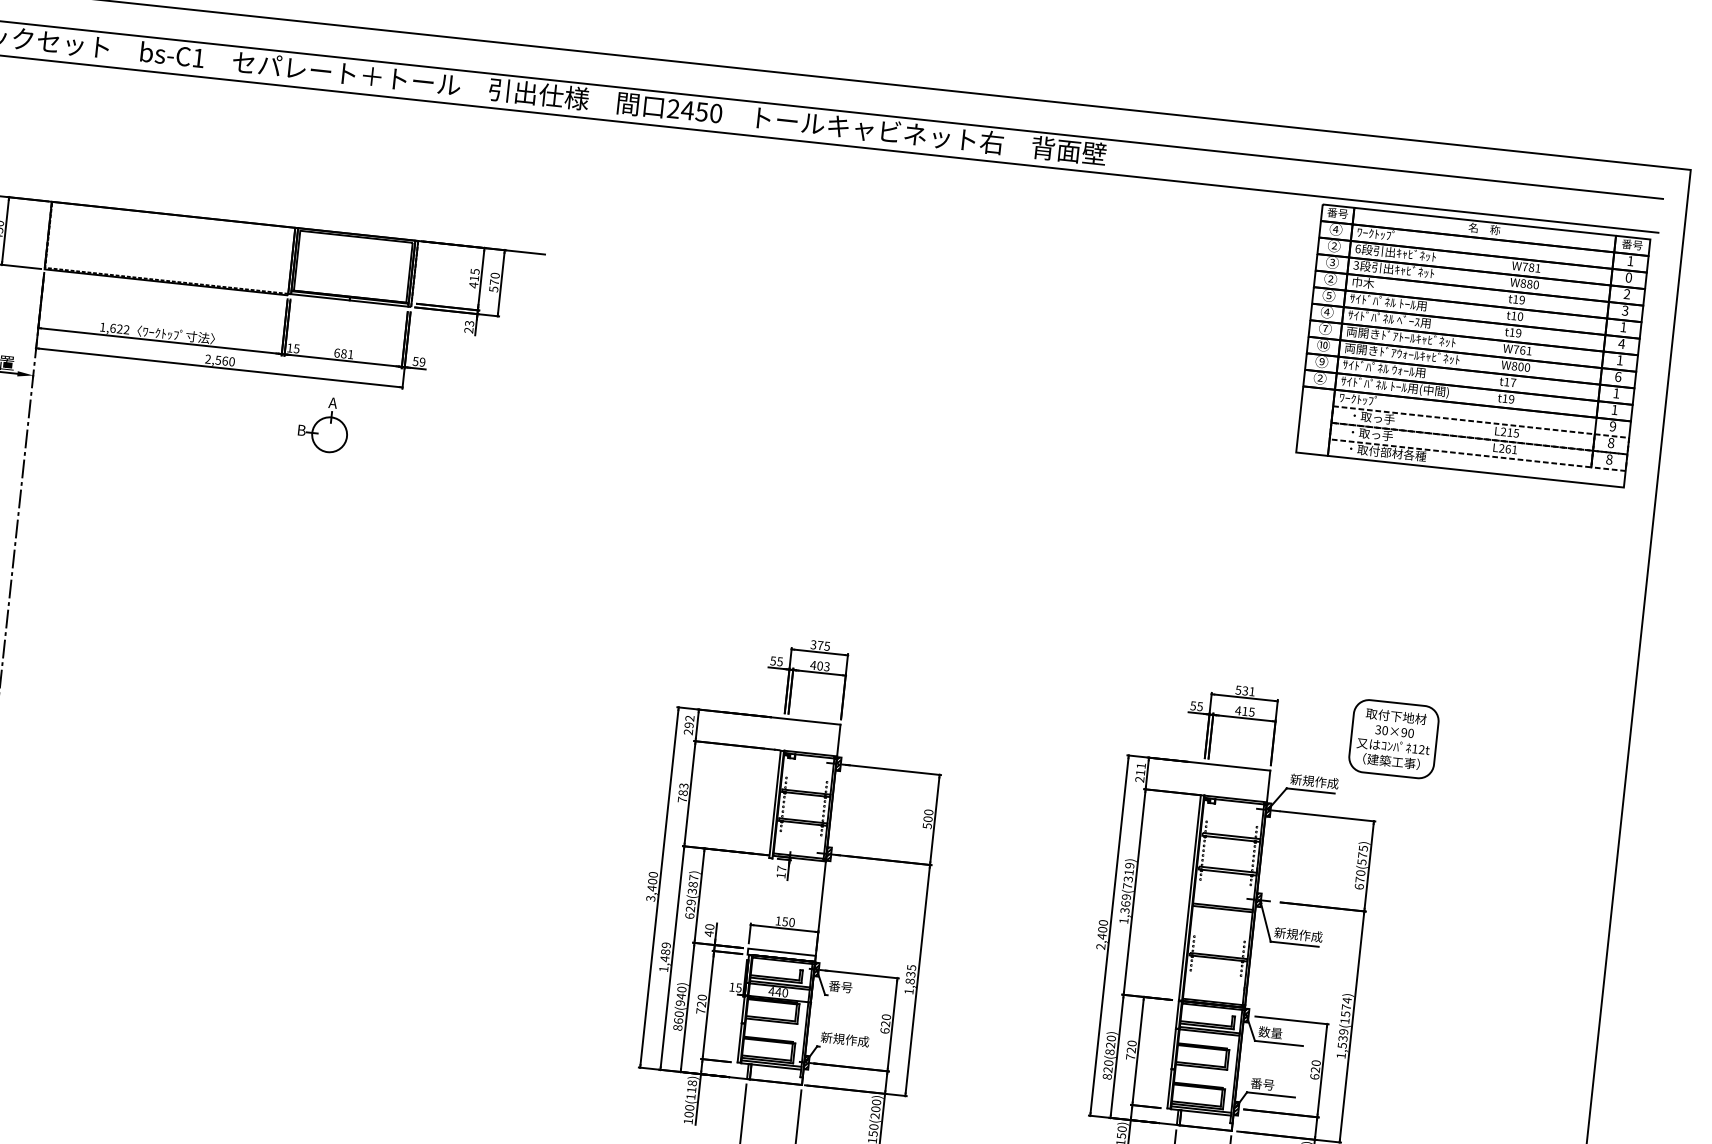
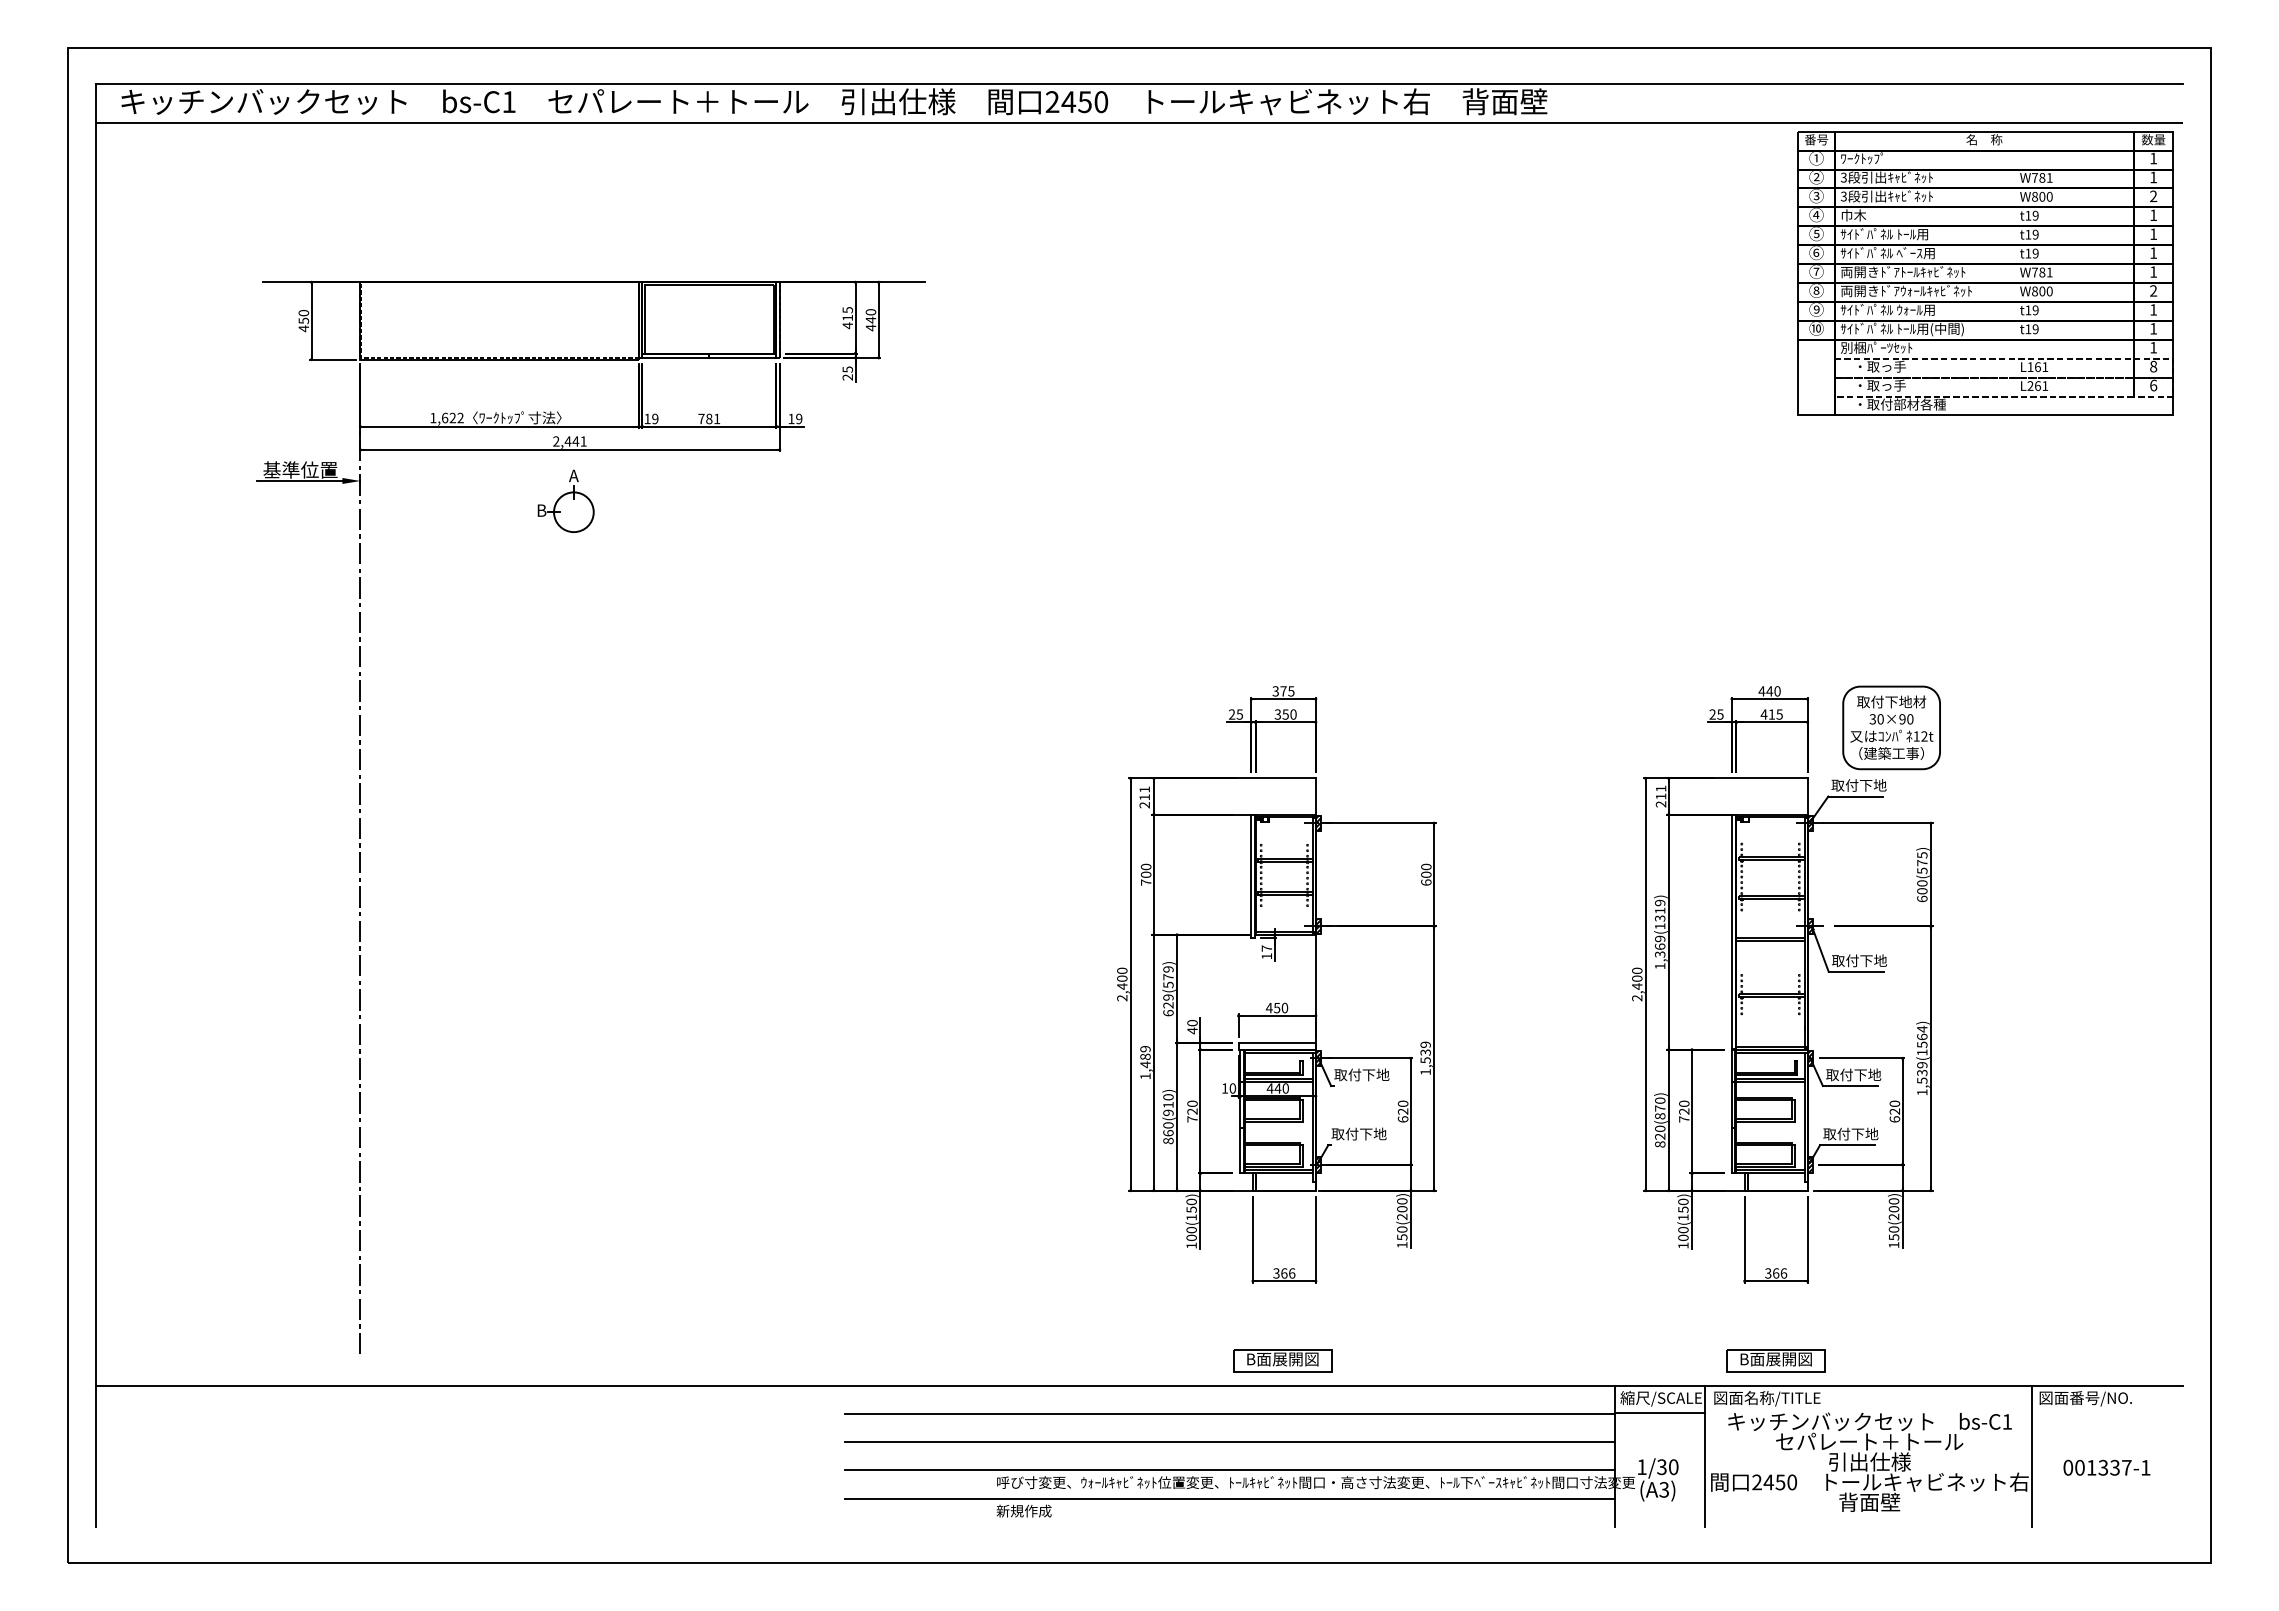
text: (1336, 229) -> (1816, 158), ④ -> ①
text: (1632, 244) -> (2153, 139), 番号 -> 数量
text: (1357, 248) -> (1843, 177), 6 -> 3
text: (1628, 277) -> (2153, 177), 0 -> 1
text: (1330, 278) -> (1816, 214), ② -> ④
text: (1529, 283) -> (2042, 196), W880 -> W800
text: (493, 285) -> (870, 323), 570 -> 440
text: (1625, 310) -> (2153, 215), 3 -> 1
text: (1327, 311) -> (1816, 252), ④ -> ⑥
text: (1520, 316) -> (2035, 234), t10 -> t19
text: (469, 323) -> (847, 369), 23 -> 25
text: (1621, 343) -> (2153, 252), 4 -> 1
text: (1323, 344) -> (1816, 290), ⑩ -> ⑧
text: (296, 348) -> (655, 418), 15 -> 19
text: (1522, 350) -> (2042, 272), W761 -> W781
text: (337, 352) -> (701, 418), 681 -> 781
text: (224, 361) -> (575, 441), 2,560 -> 2,441
text: (415, 361) -> (791, 418), 59 -> 19
text: (1618, 376) -> (2153, 290), 6 -> 2
text: (1320, 378) -> (1816, 328), ② -> ⑩
text: (1513, 382) -> (2035, 310), t17 -> t19
text: (1370, 400) -> (1876, 347), ﾜｰｸﾄｯﾌﾟ -> 別梱ﾊﾟｰﾂｾｯﾄ
part: (323, 423) -> (565, 500), moved
text: (1612, 426) -> (2153, 347), 9 -> 1
text: (1509, 432) -> (2037, 367), L215 -> L161
text: (1609, 459) -> (2153, 385), 8 -> 6
text: (772, 660) -> (1231, 714), 55 -> 25
text: (819, 665) -> (1285, 714), 403 -> 350
text: (1245, 691) -> (1769, 691), 531 -> 440
text: (1193, 705) -> (1712, 714), 55 -> 25
text: (689, 721) -> (1144, 793), 292 -> 211
part: (1393, 738) -> (1891, 727), moved
text: (1314, 781) -> (1858, 785), 新規作成 -> 取付下地
text: (683, 789) -> (1146, 870), 783 -> 700
text: (927, 825) -> (1426, 882), 500 -> 600
text: (1360, 880) -> (1922, 891), 670(575) -> 600(575)
text: (693, 884) -> (1168, 976), 629(387) -> 629(579)
text: (1127, 886) -> (1660, 926), 1,369(7319) -> 1,369(1319)
text: (650, 898) -> (1122, 998), 3,400 -> 2,400
text: (777, 921) -> (1268, 1008), 150 -> 450
text: (1297, 934) -> (1858, 960), 新規作成 -> 取付下地
text: (910, 974) -> (1425, 1052), 1,835 -> 1,539
text: (738, 987) -> (1232, 1088), 15 -> 10
text: (852, 987) -> (1361, 1074), 番号 -> 取付下地
text: (681, 995) -> (1168, 1104), 860(940) -> 860(910)
text: (1346, 1006) -> (1922, 1036), 1,539(1574) -> 1,539(1564)
text: (1282, 1033) -> (1853, 1074), 数量 -> 取付下地
text: (844, 1039) -> (1358, 1133), 新規作成 -> 取付下地
text: (1110, 1045) -> (1660, 1108), 820(820) -> 820(870)
text: (1274, 1084) -> (1850, 1133), 番号 -> 取付下地
text: (691, 1086) -> (1191, 1205), 100(118) -> 100(150)

